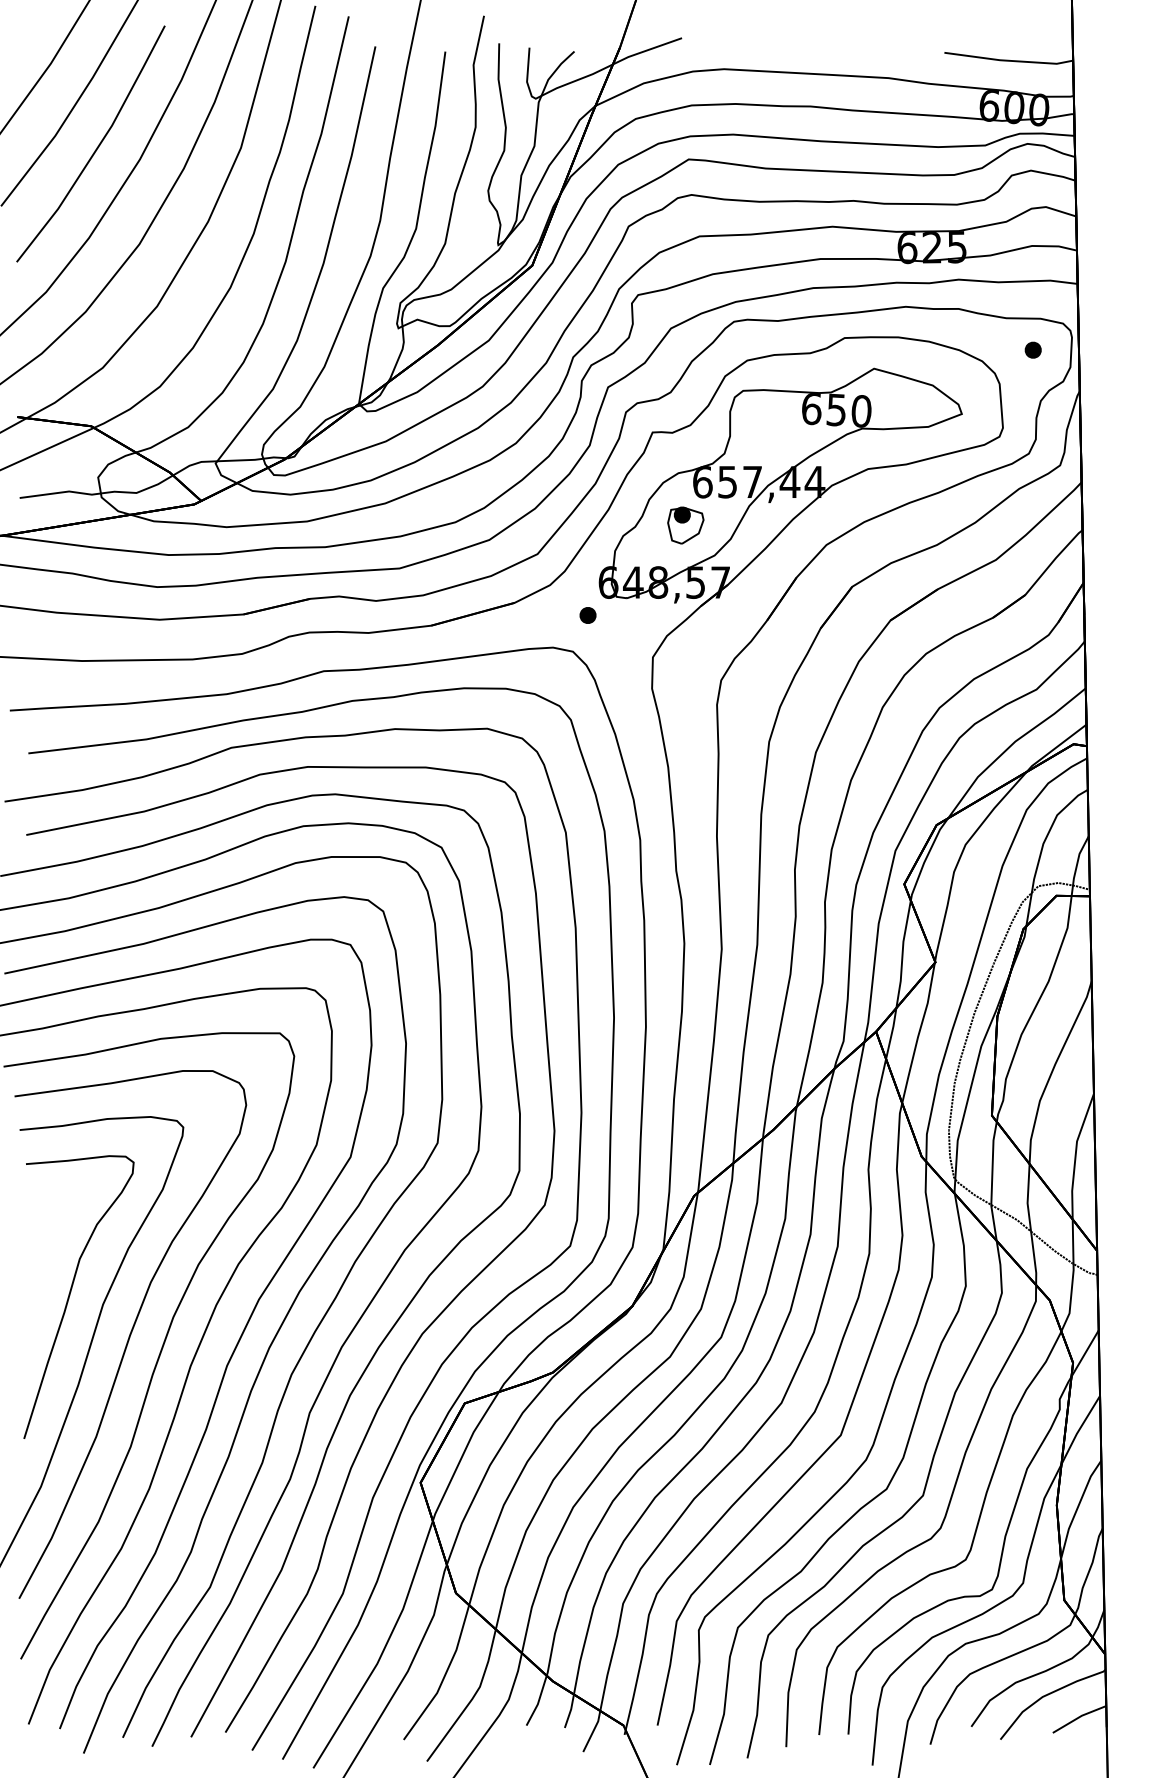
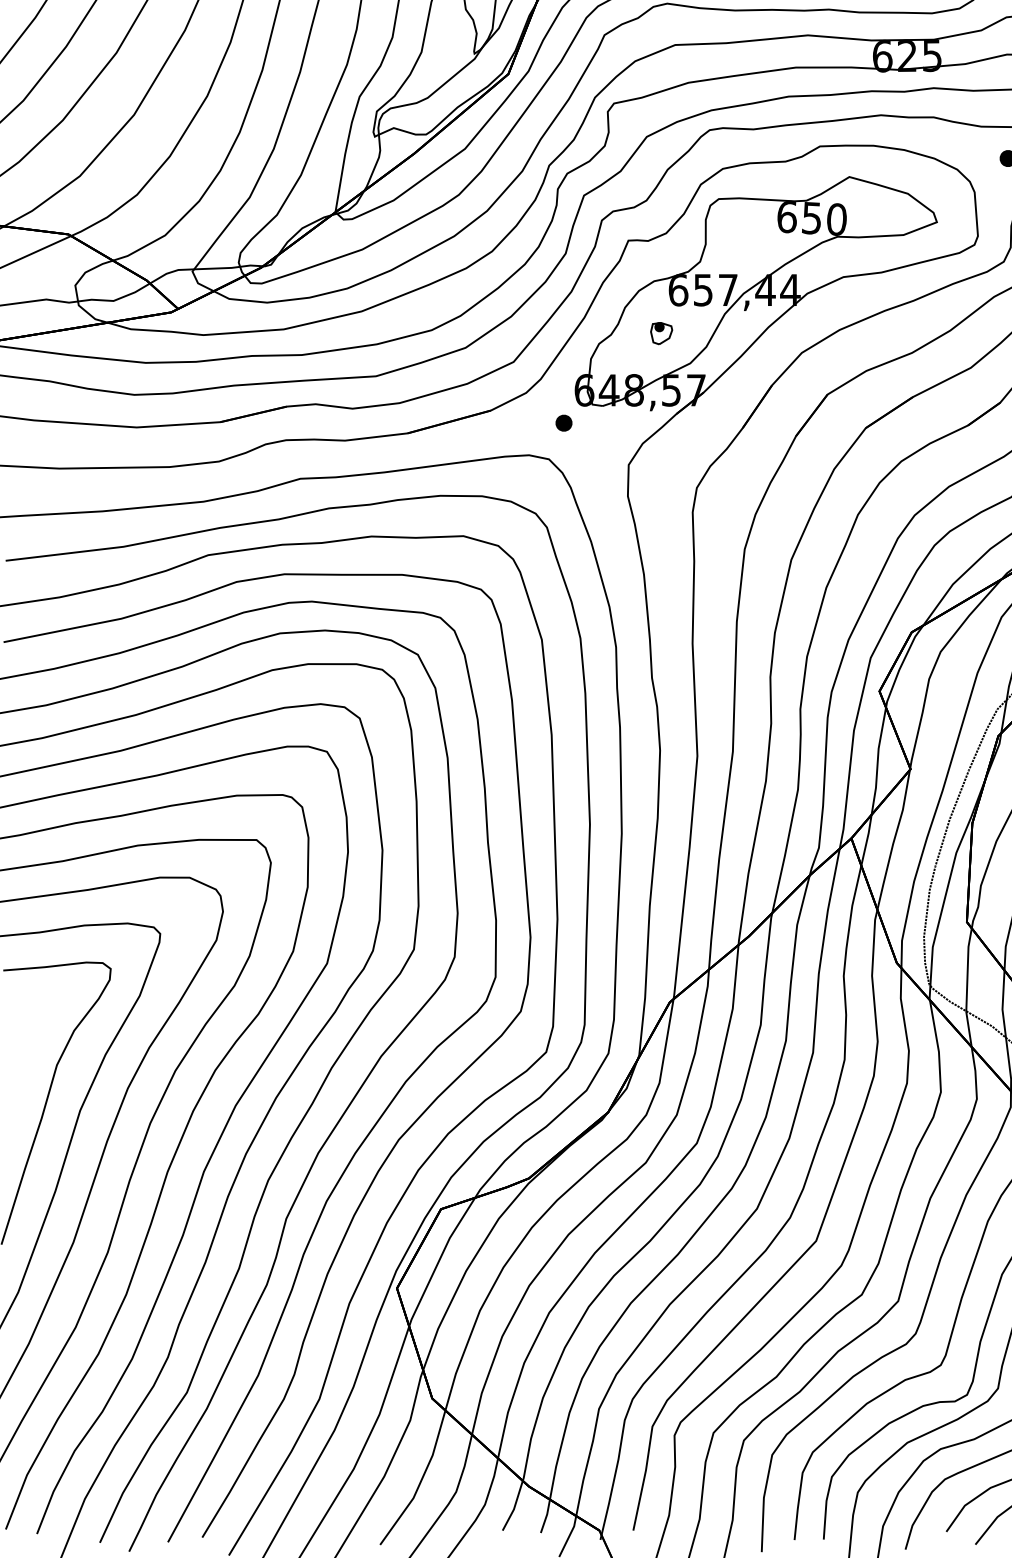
part: (685, 525) -> (661, 333), size x0.6

